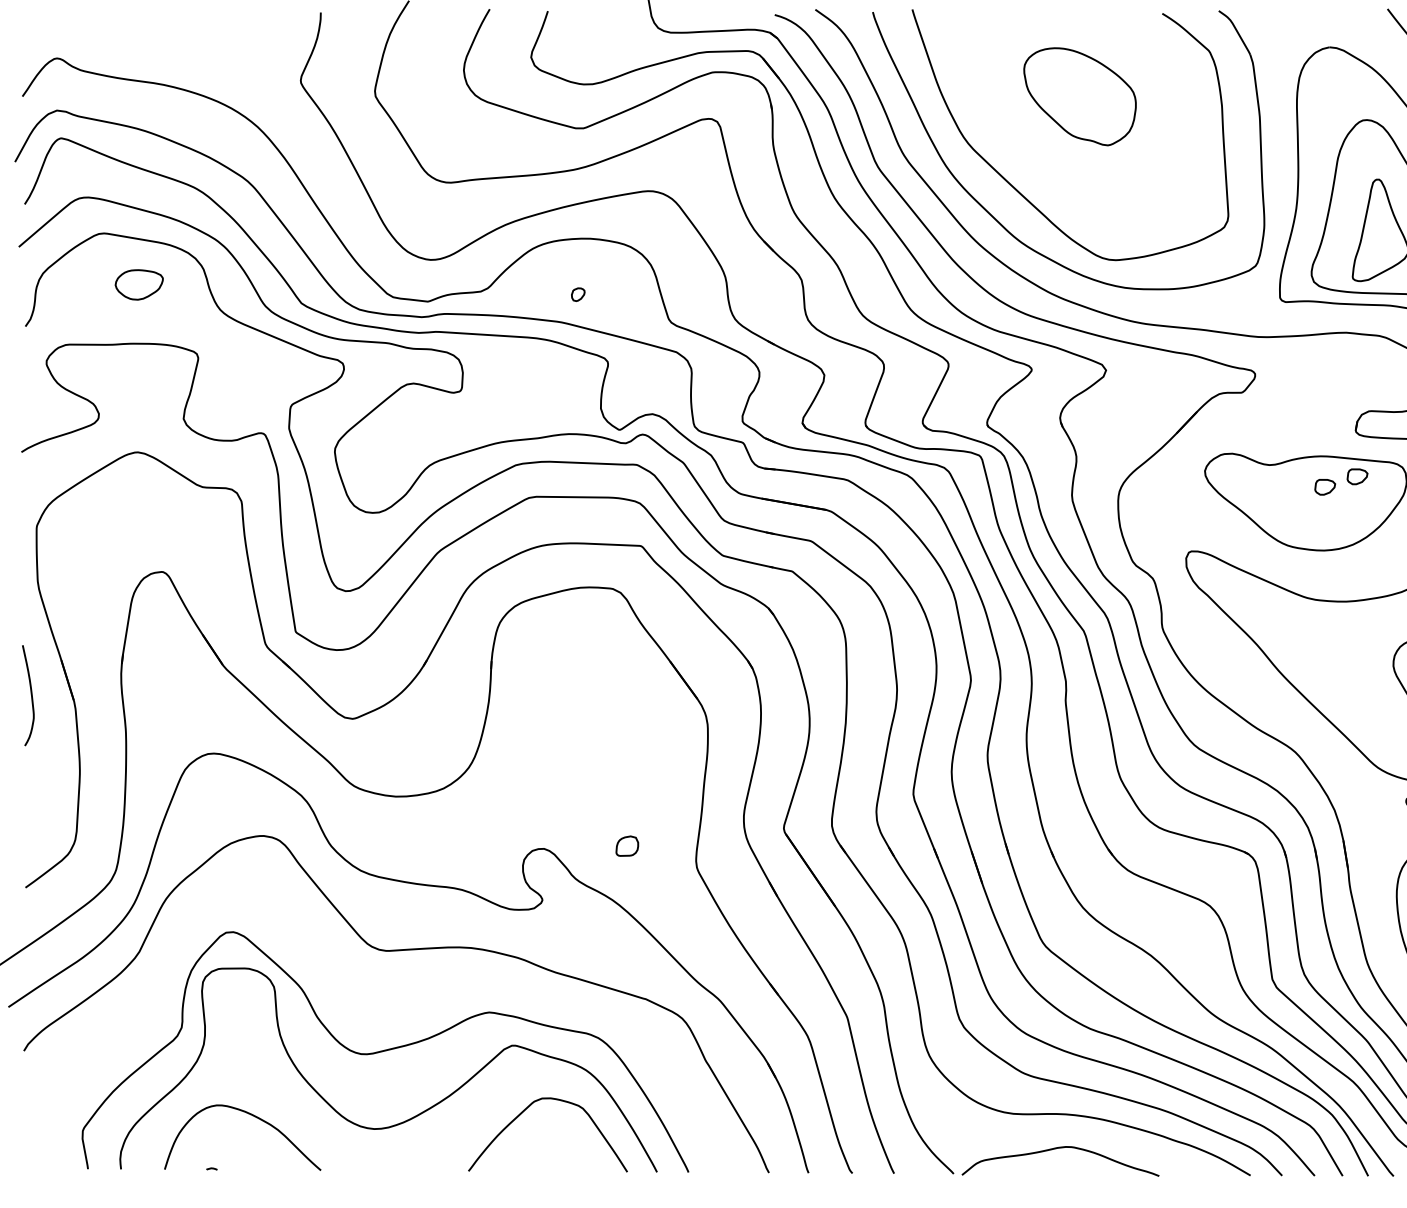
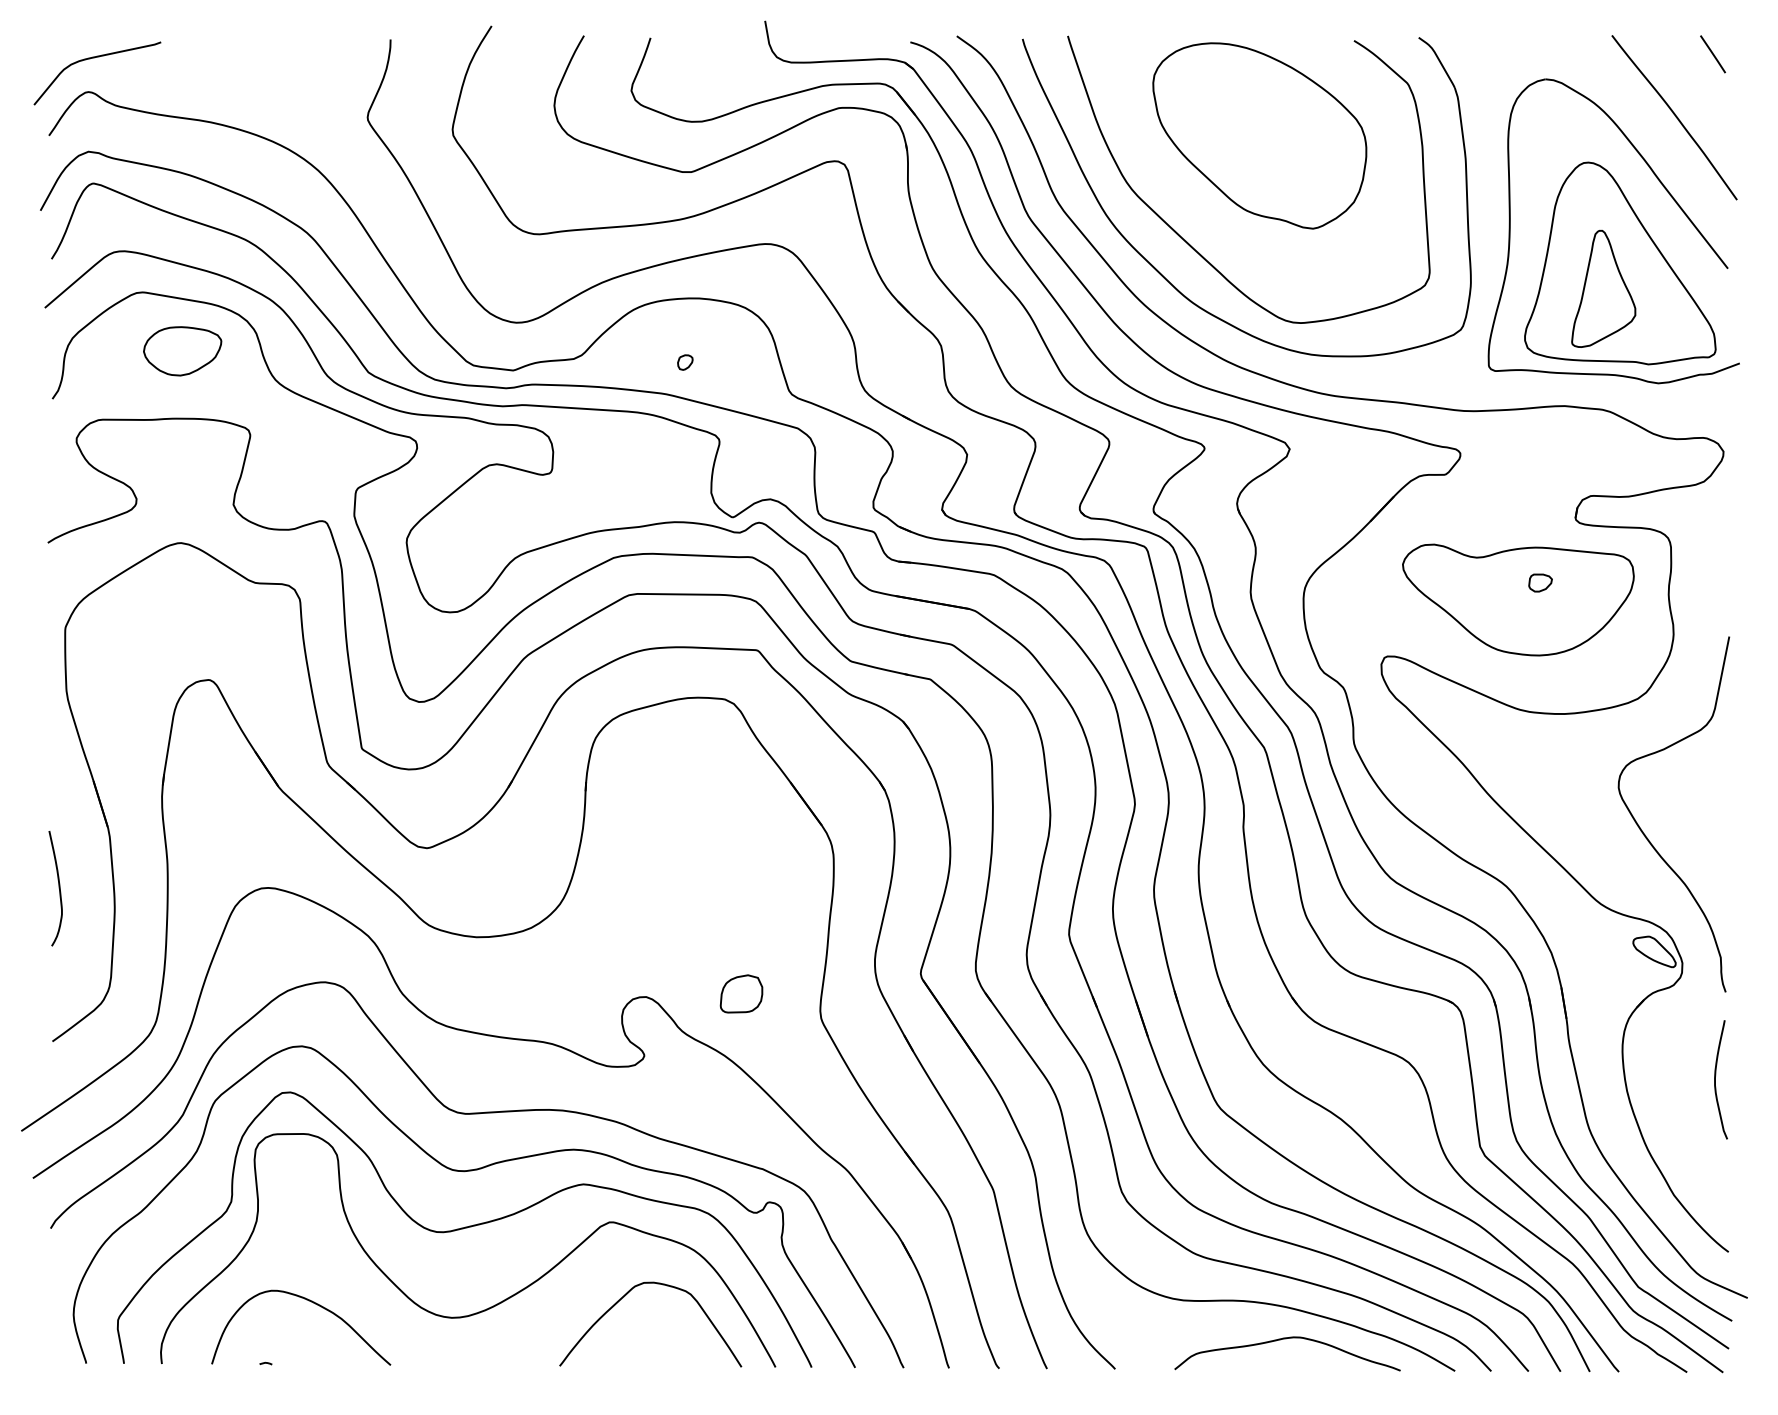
curve: (62, 29) -> (94, 58), added
part: (1079, 96) -> (1259, 135), size x1.67
part: (139, 285) -> (182, 351), size x1.43
part: (1357, 476) -> (1577, 570), removed
curve: (30, 695) -> (58, 888), moved
part: (627, 845) -> (741, 993), size x1.67
curve: (385, 1002) -> (464, 1172), added
curve: (1059, 1148) -> (1286, 1339), moved

